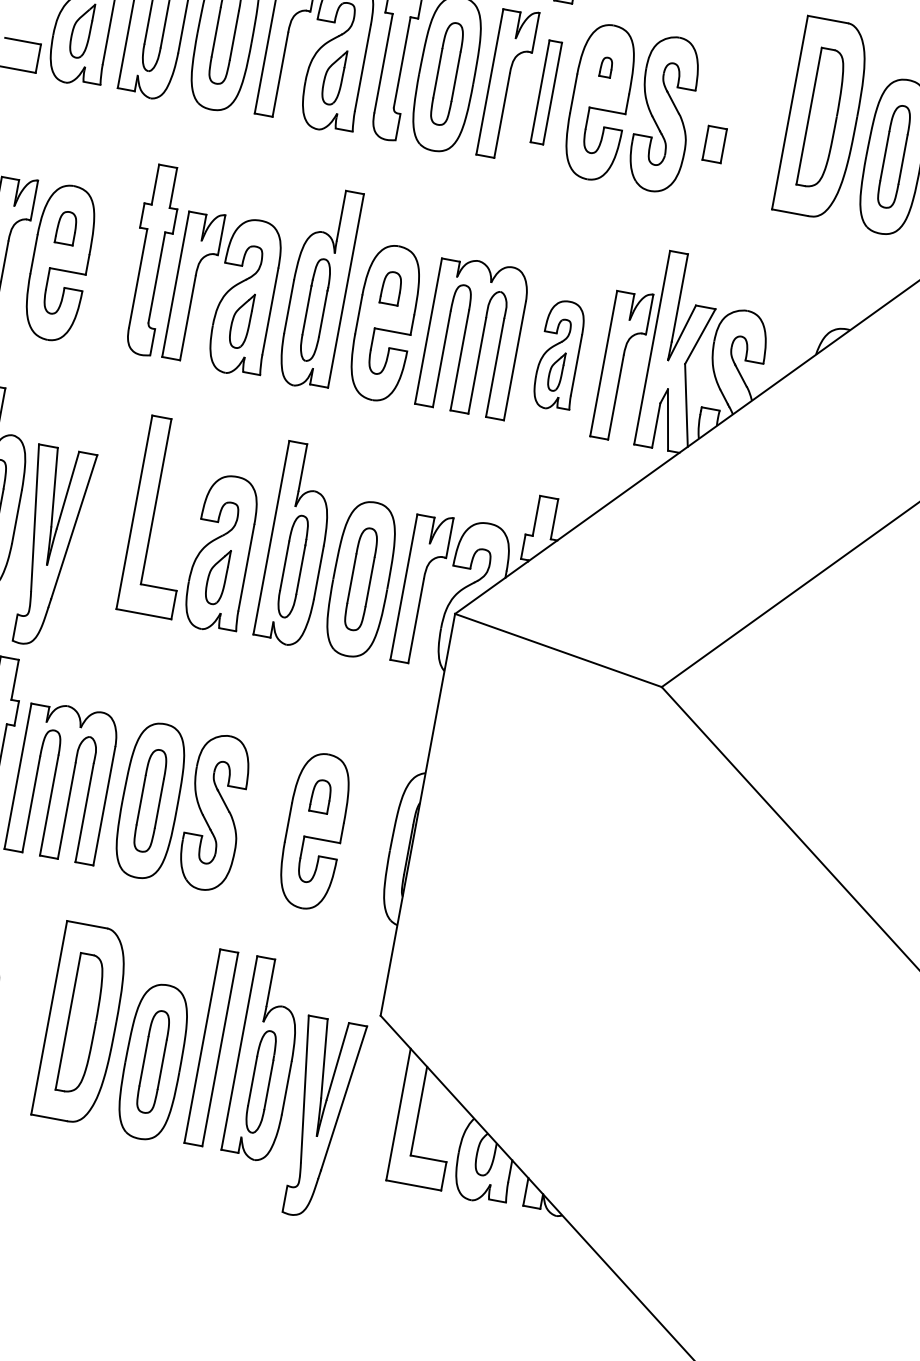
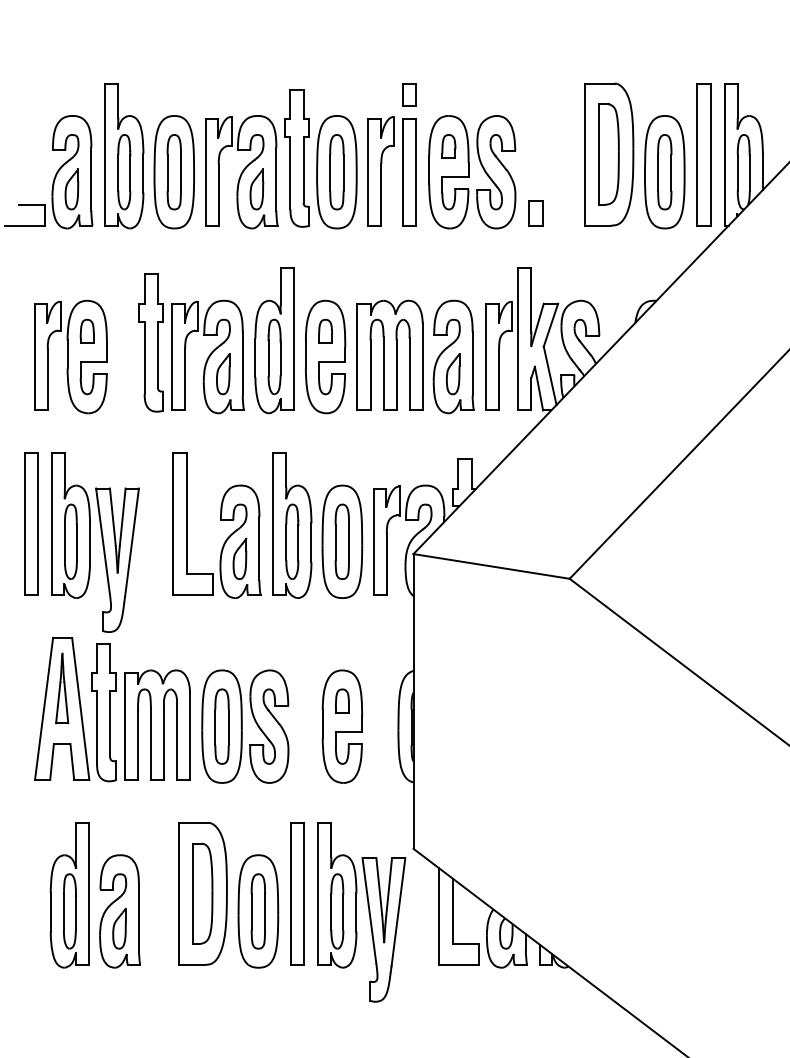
part: (605, 67) -> (448, 146), size x1.67
part: (546, 92) -> (409, 172), size x1.43
part: (714, 144) -> (535, 213), moved
part: (559, 354) -> (453, 356), size x1.43

